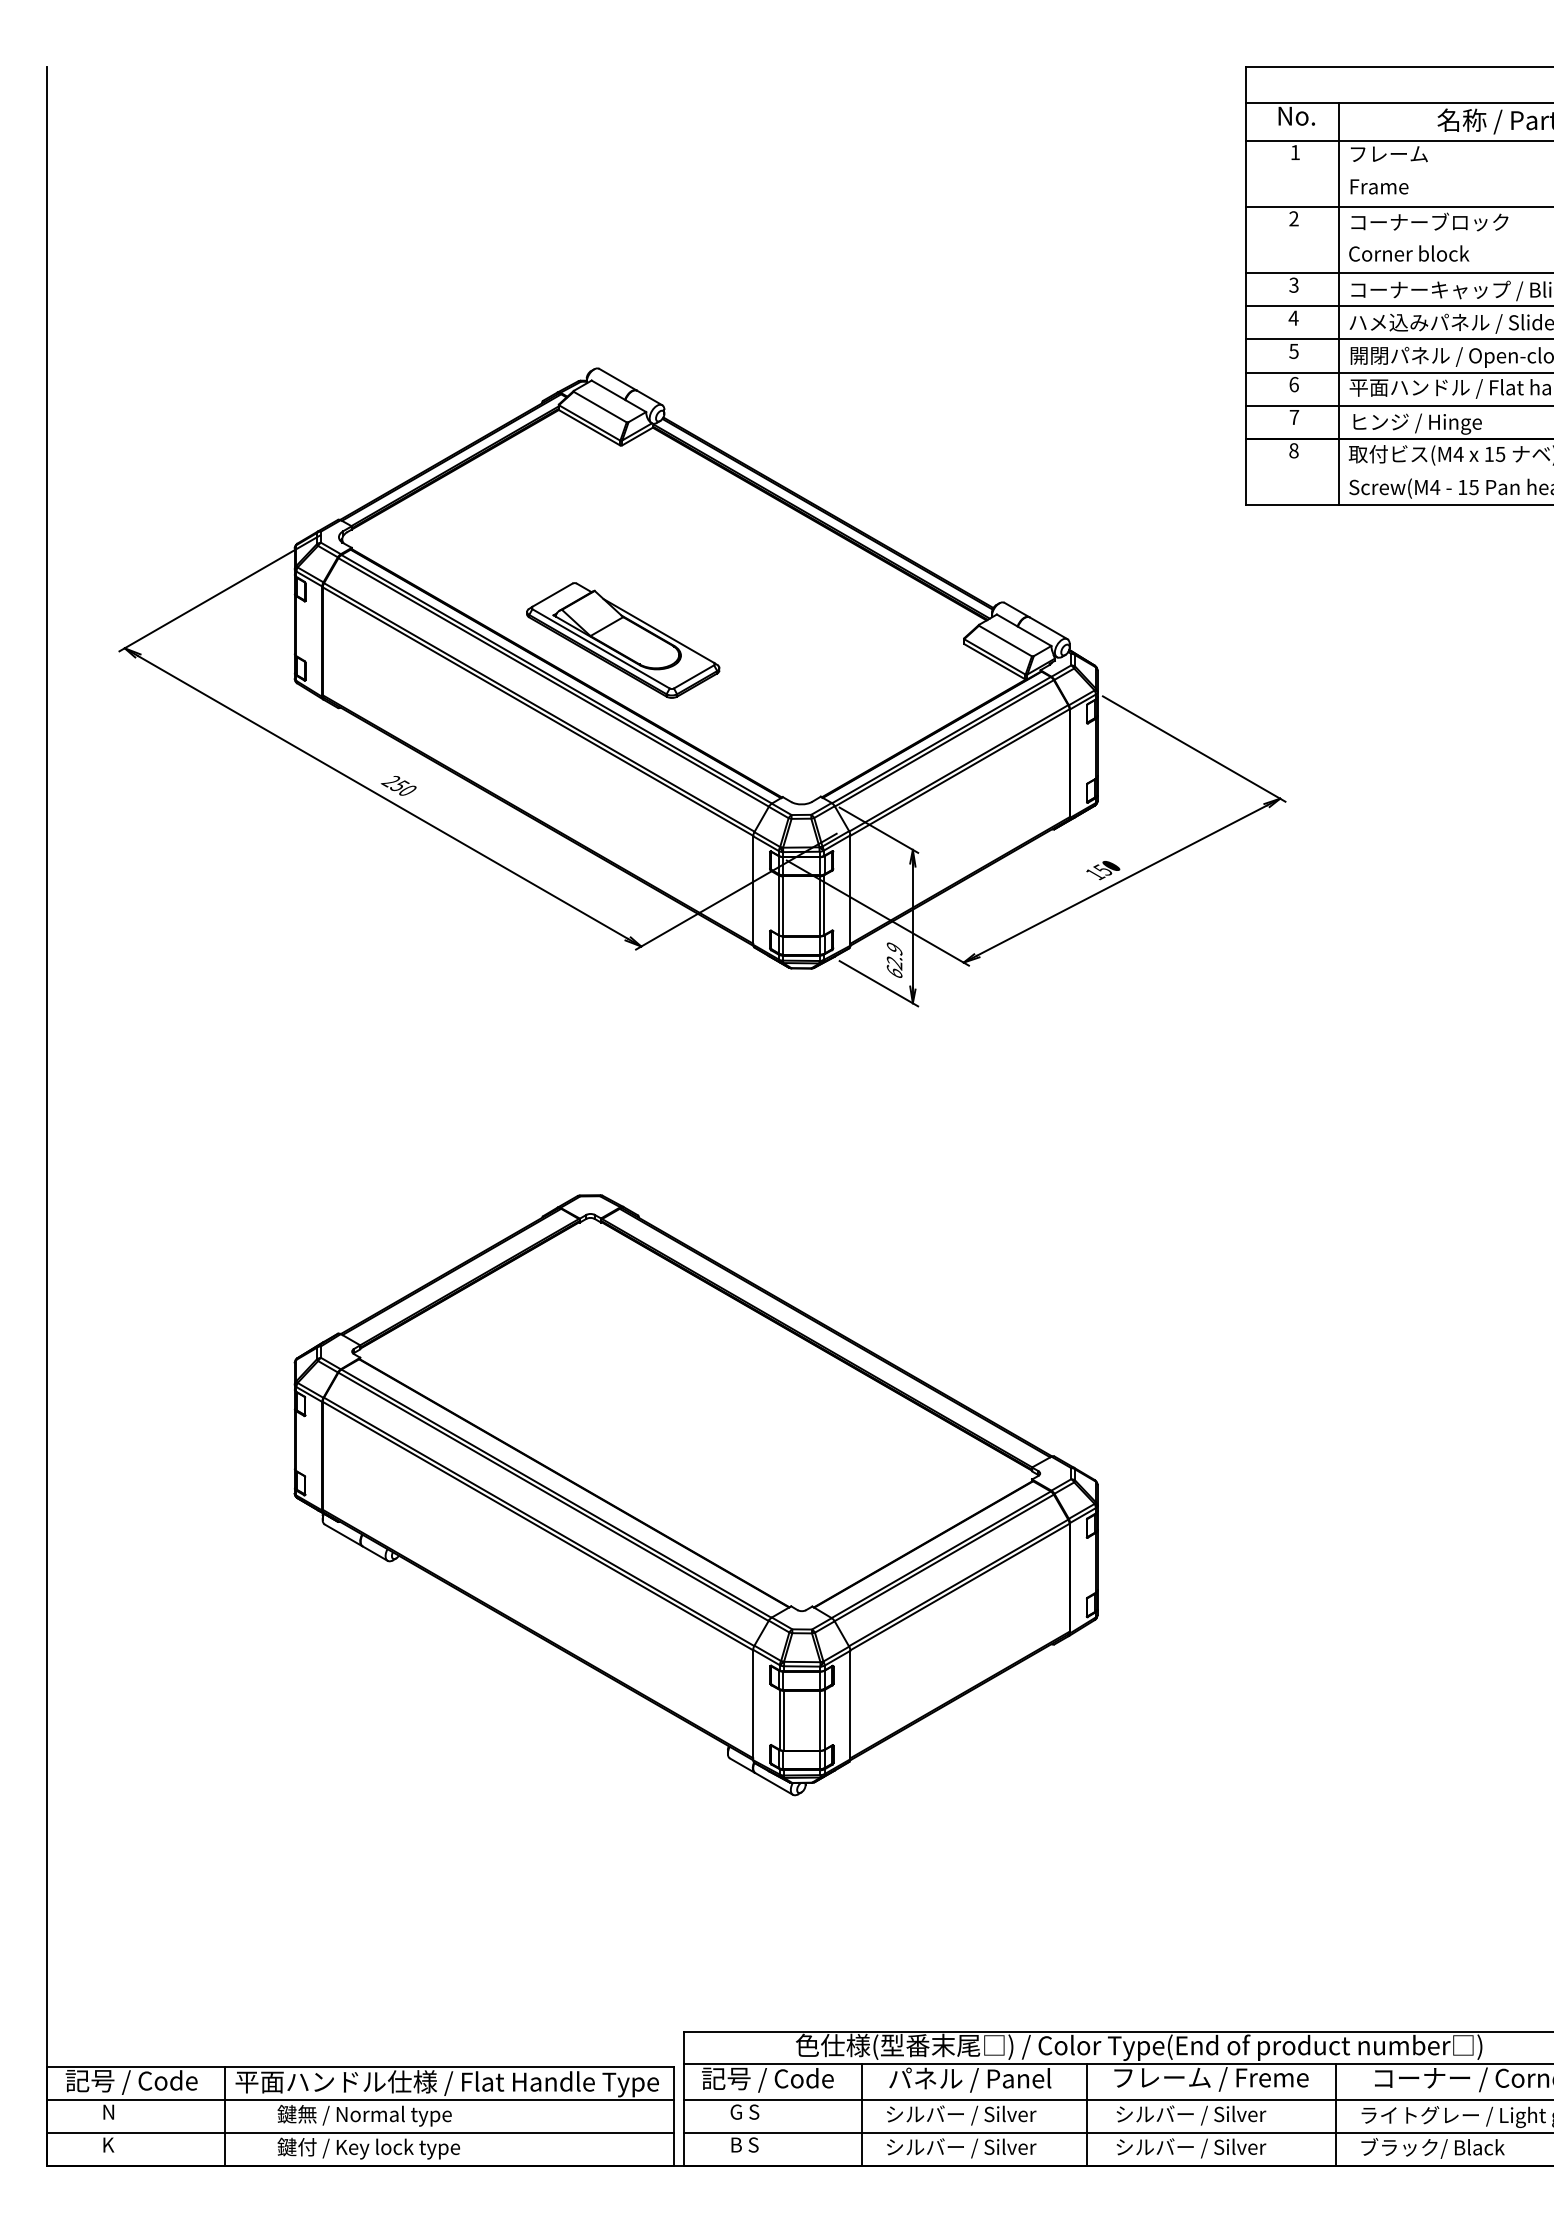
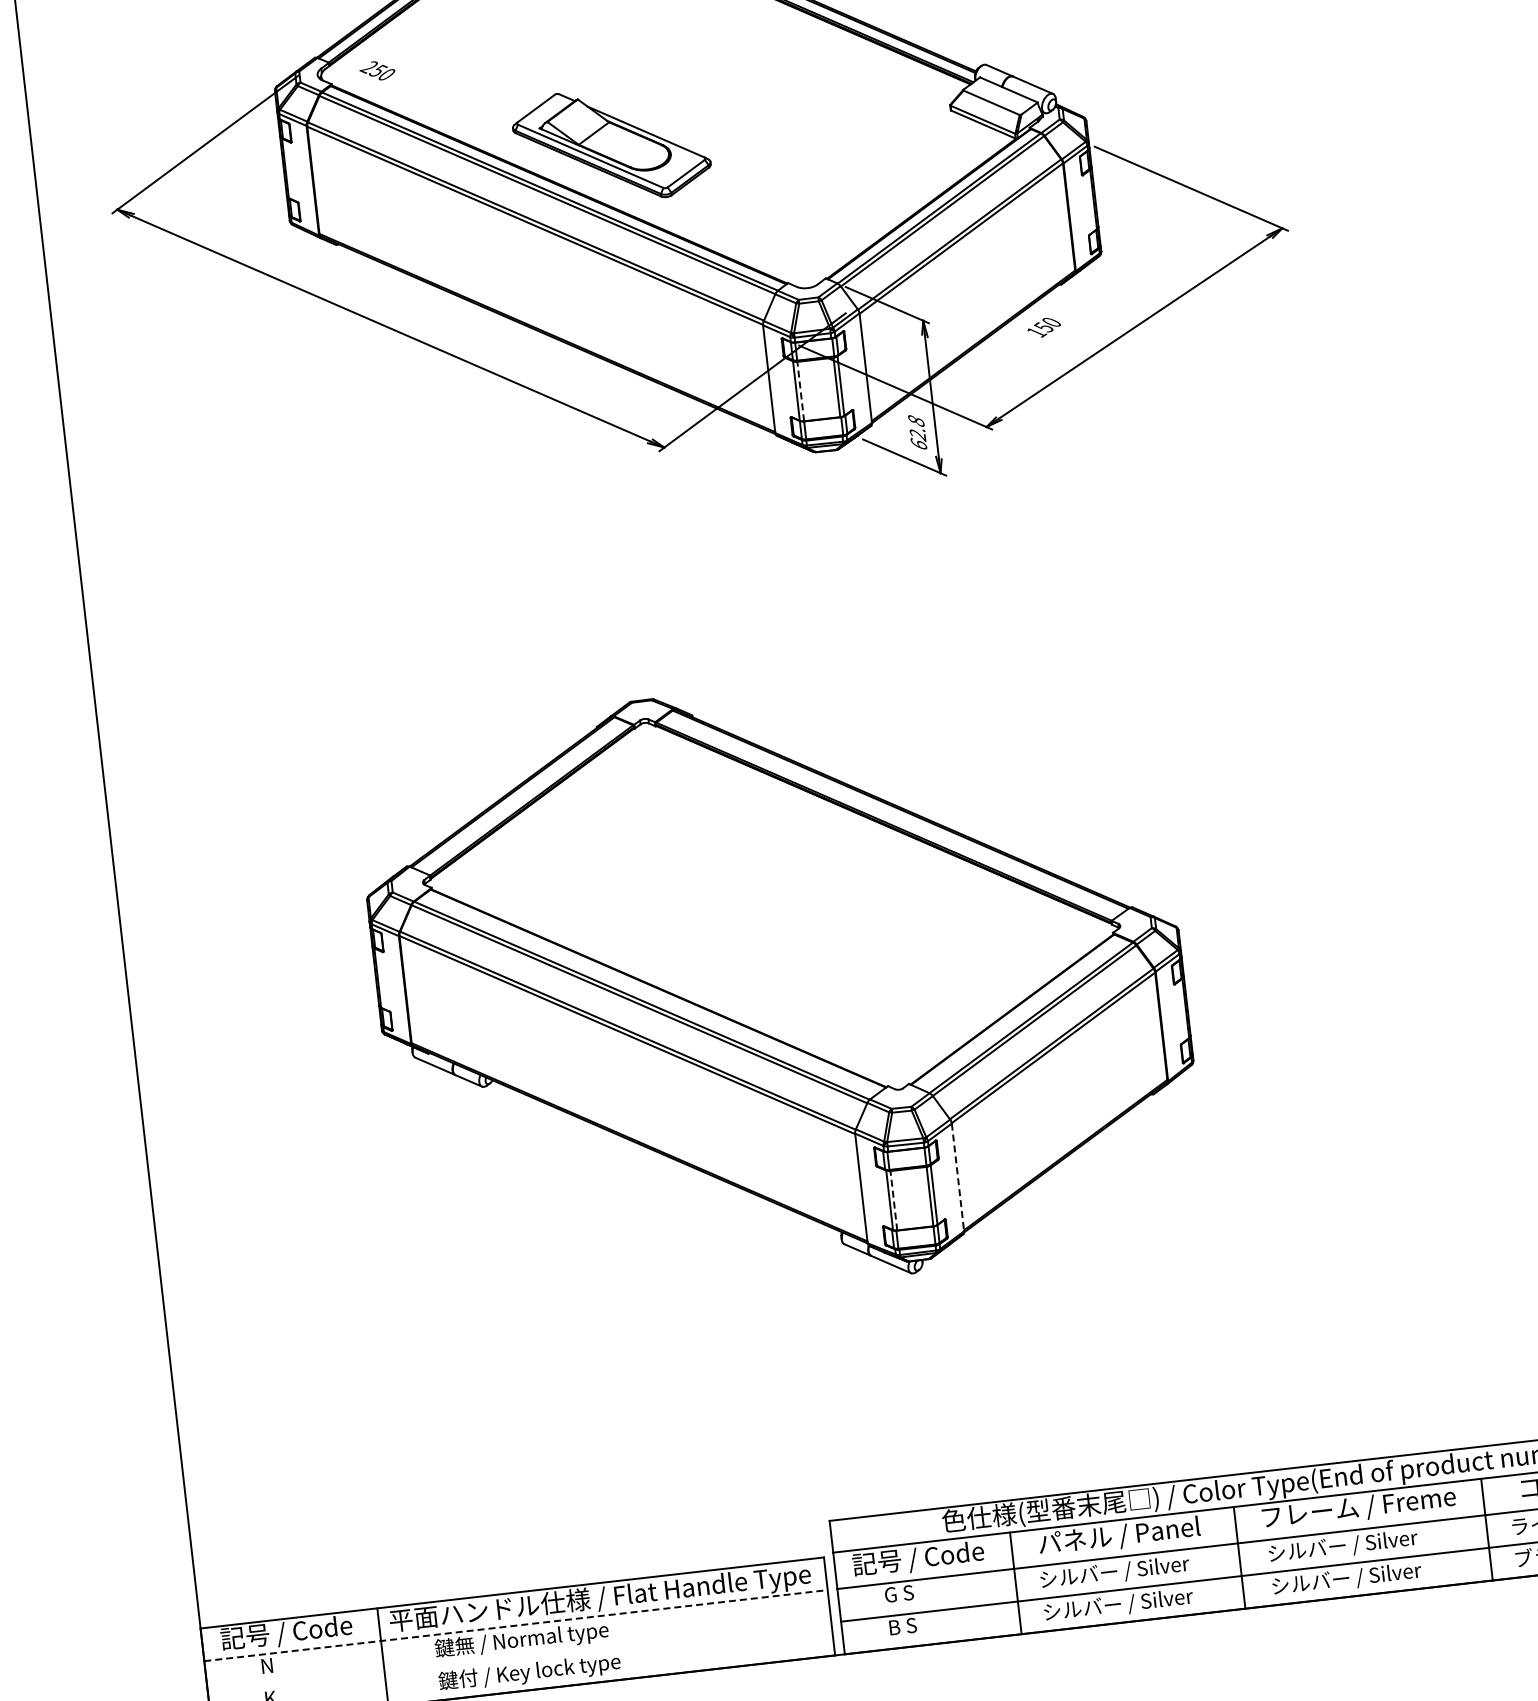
text: (398, 785) -> (377, 70), moved
text: (1103, 870) -> (1044, 327), moved
line: (783, 906) -> (801, 391), solid -> dashed
text: (894, 948) -> (916, 420), 62.9 -> 62.8
line: (850, 1705) -> (958, 1177), solid -> dashed
line: (784, 1720) -> (894, 1200), solid -> dashed
line: (360, 2100) -> (516, 1625), solid -> dashed
line: (360, 2133) -> (519, 1658), removed

